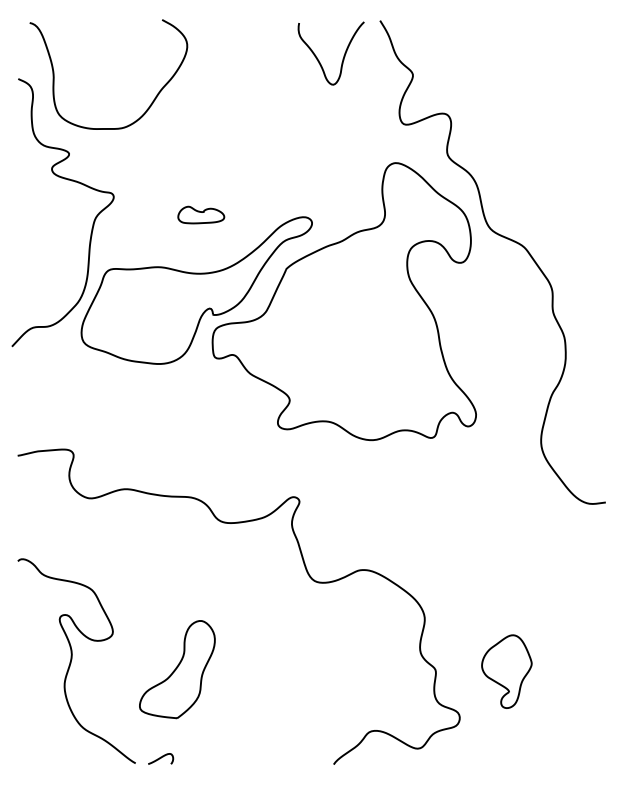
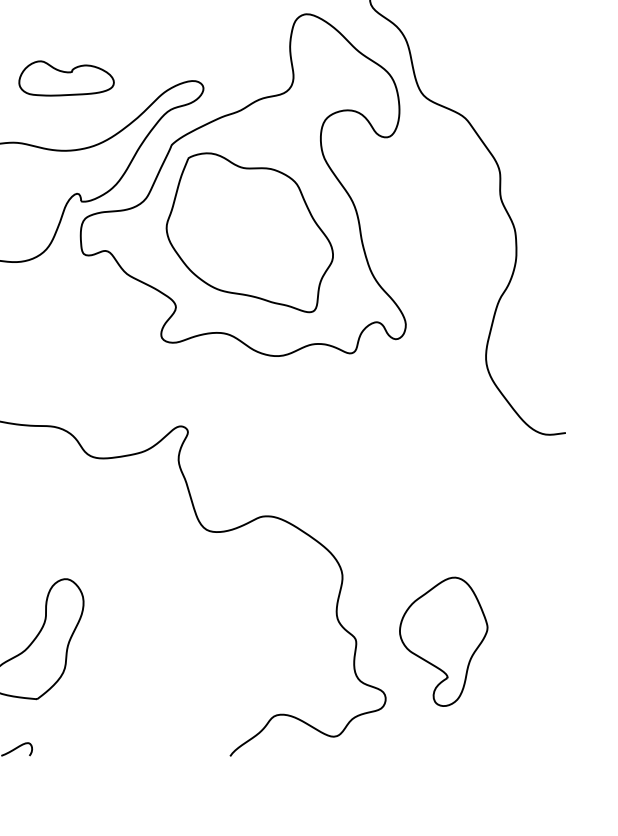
part: (201, 214) -> (67, 77), size x1.67
part: (349, 339) -> (249, 231), added
part: (506, 671) -> (443, 641), size x1.43

